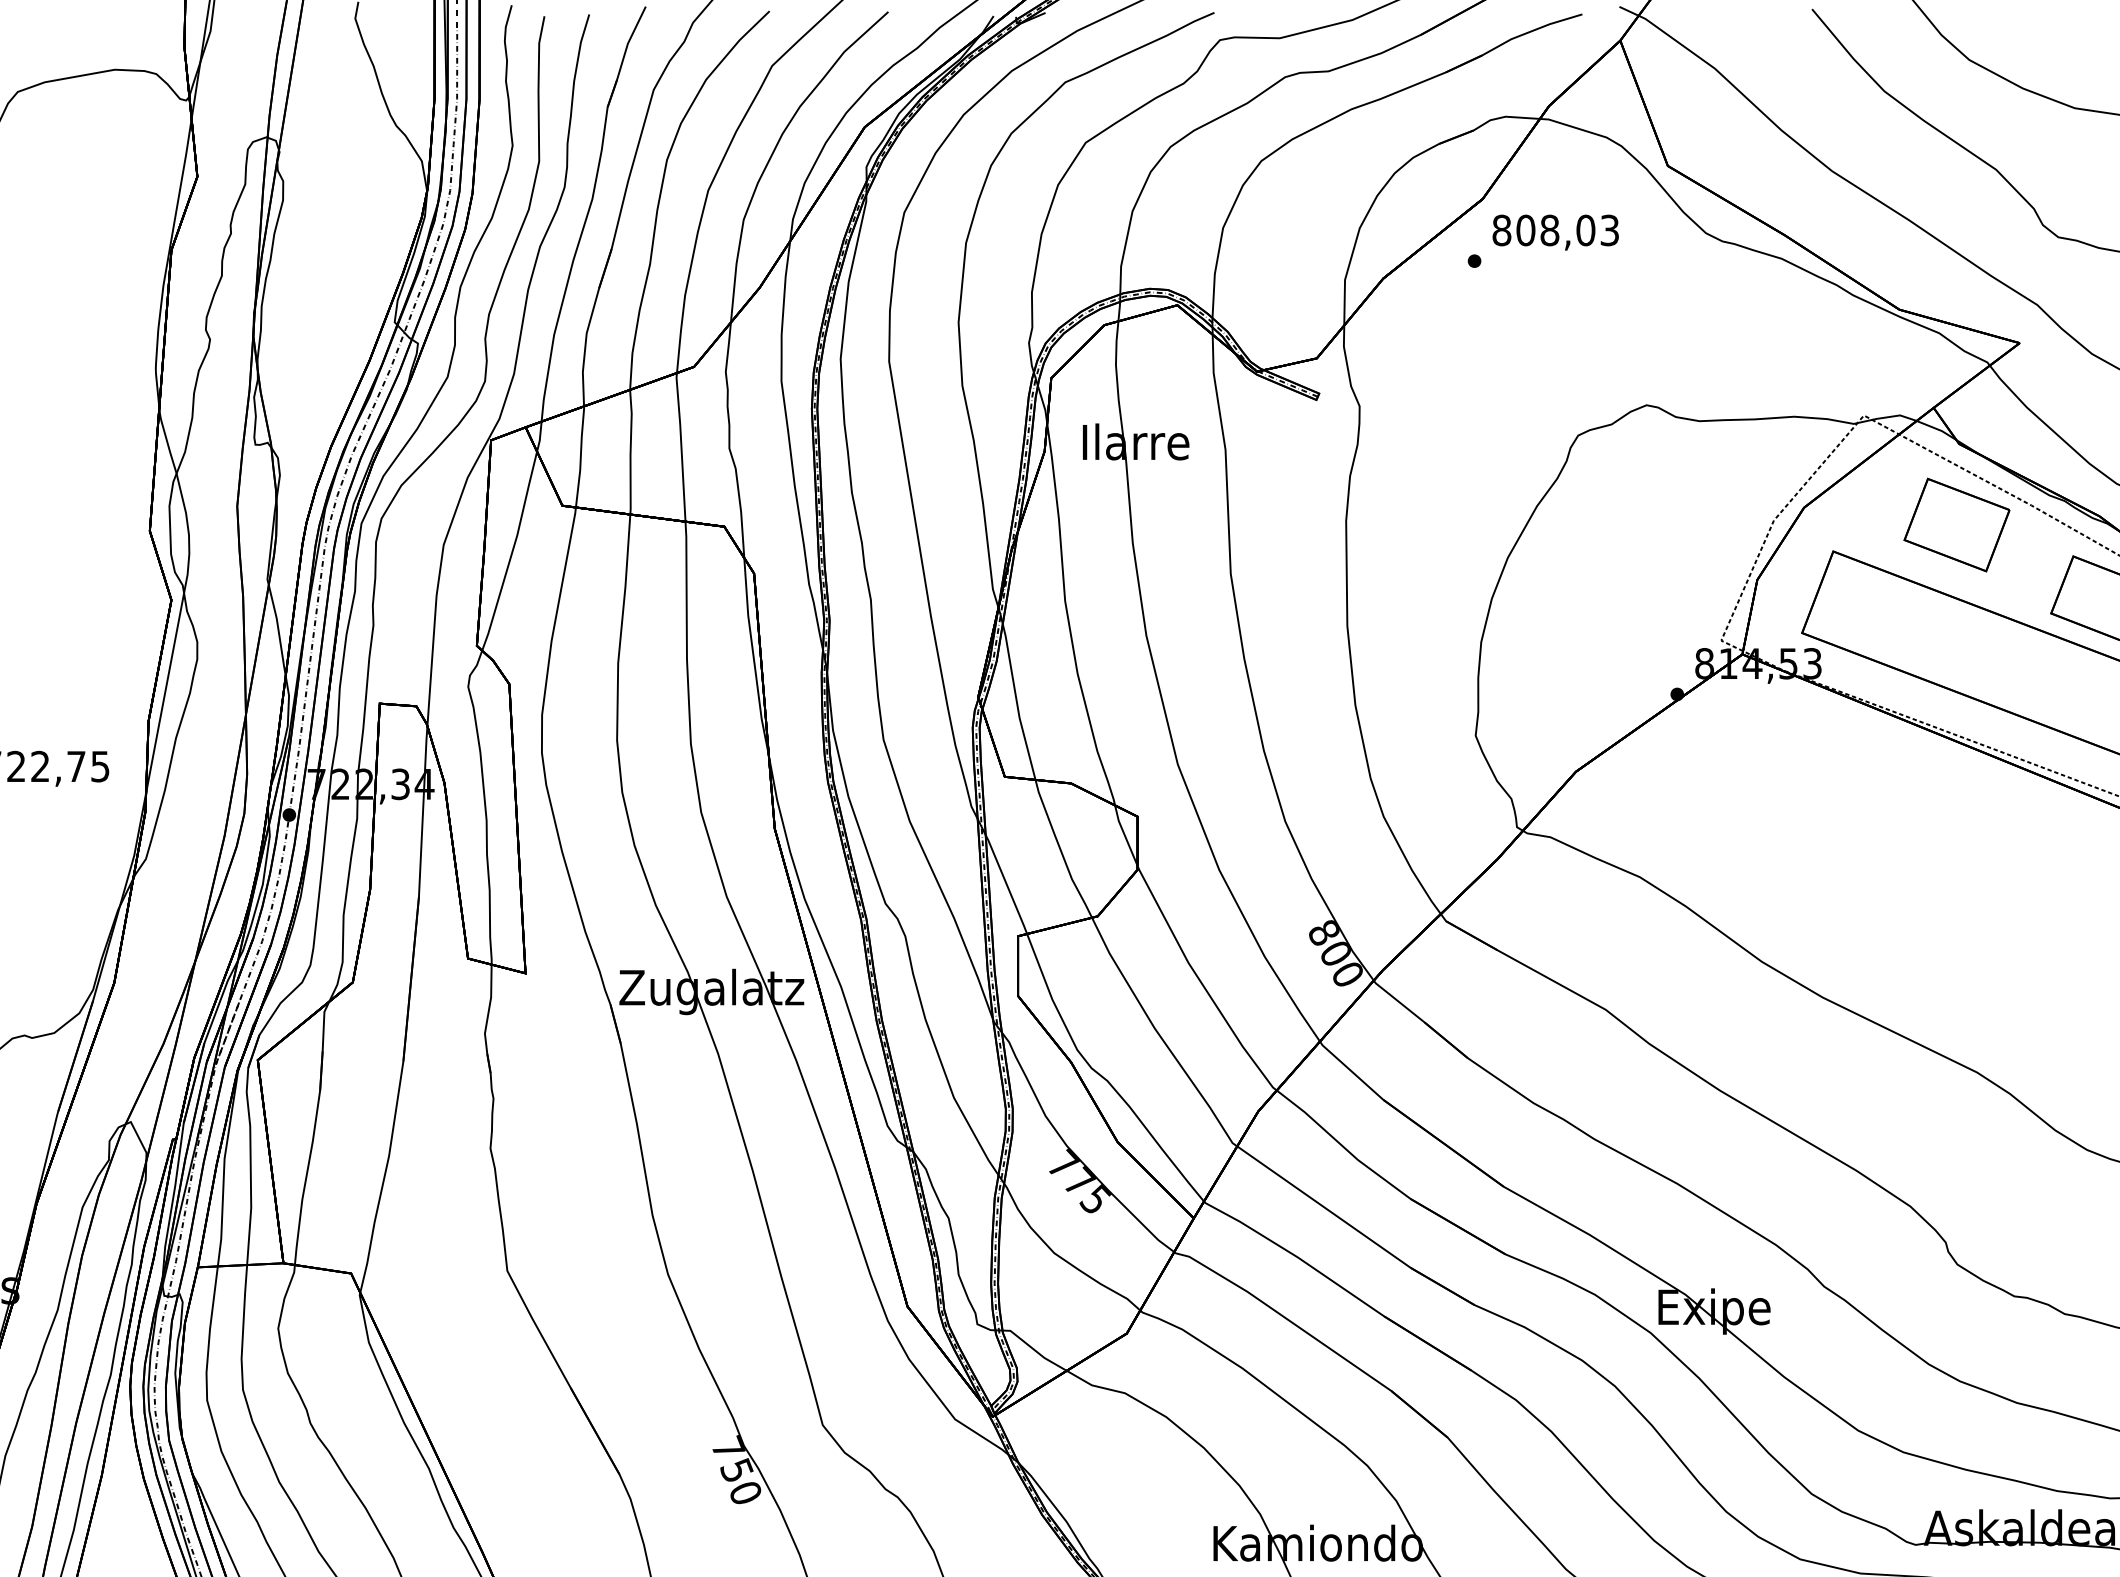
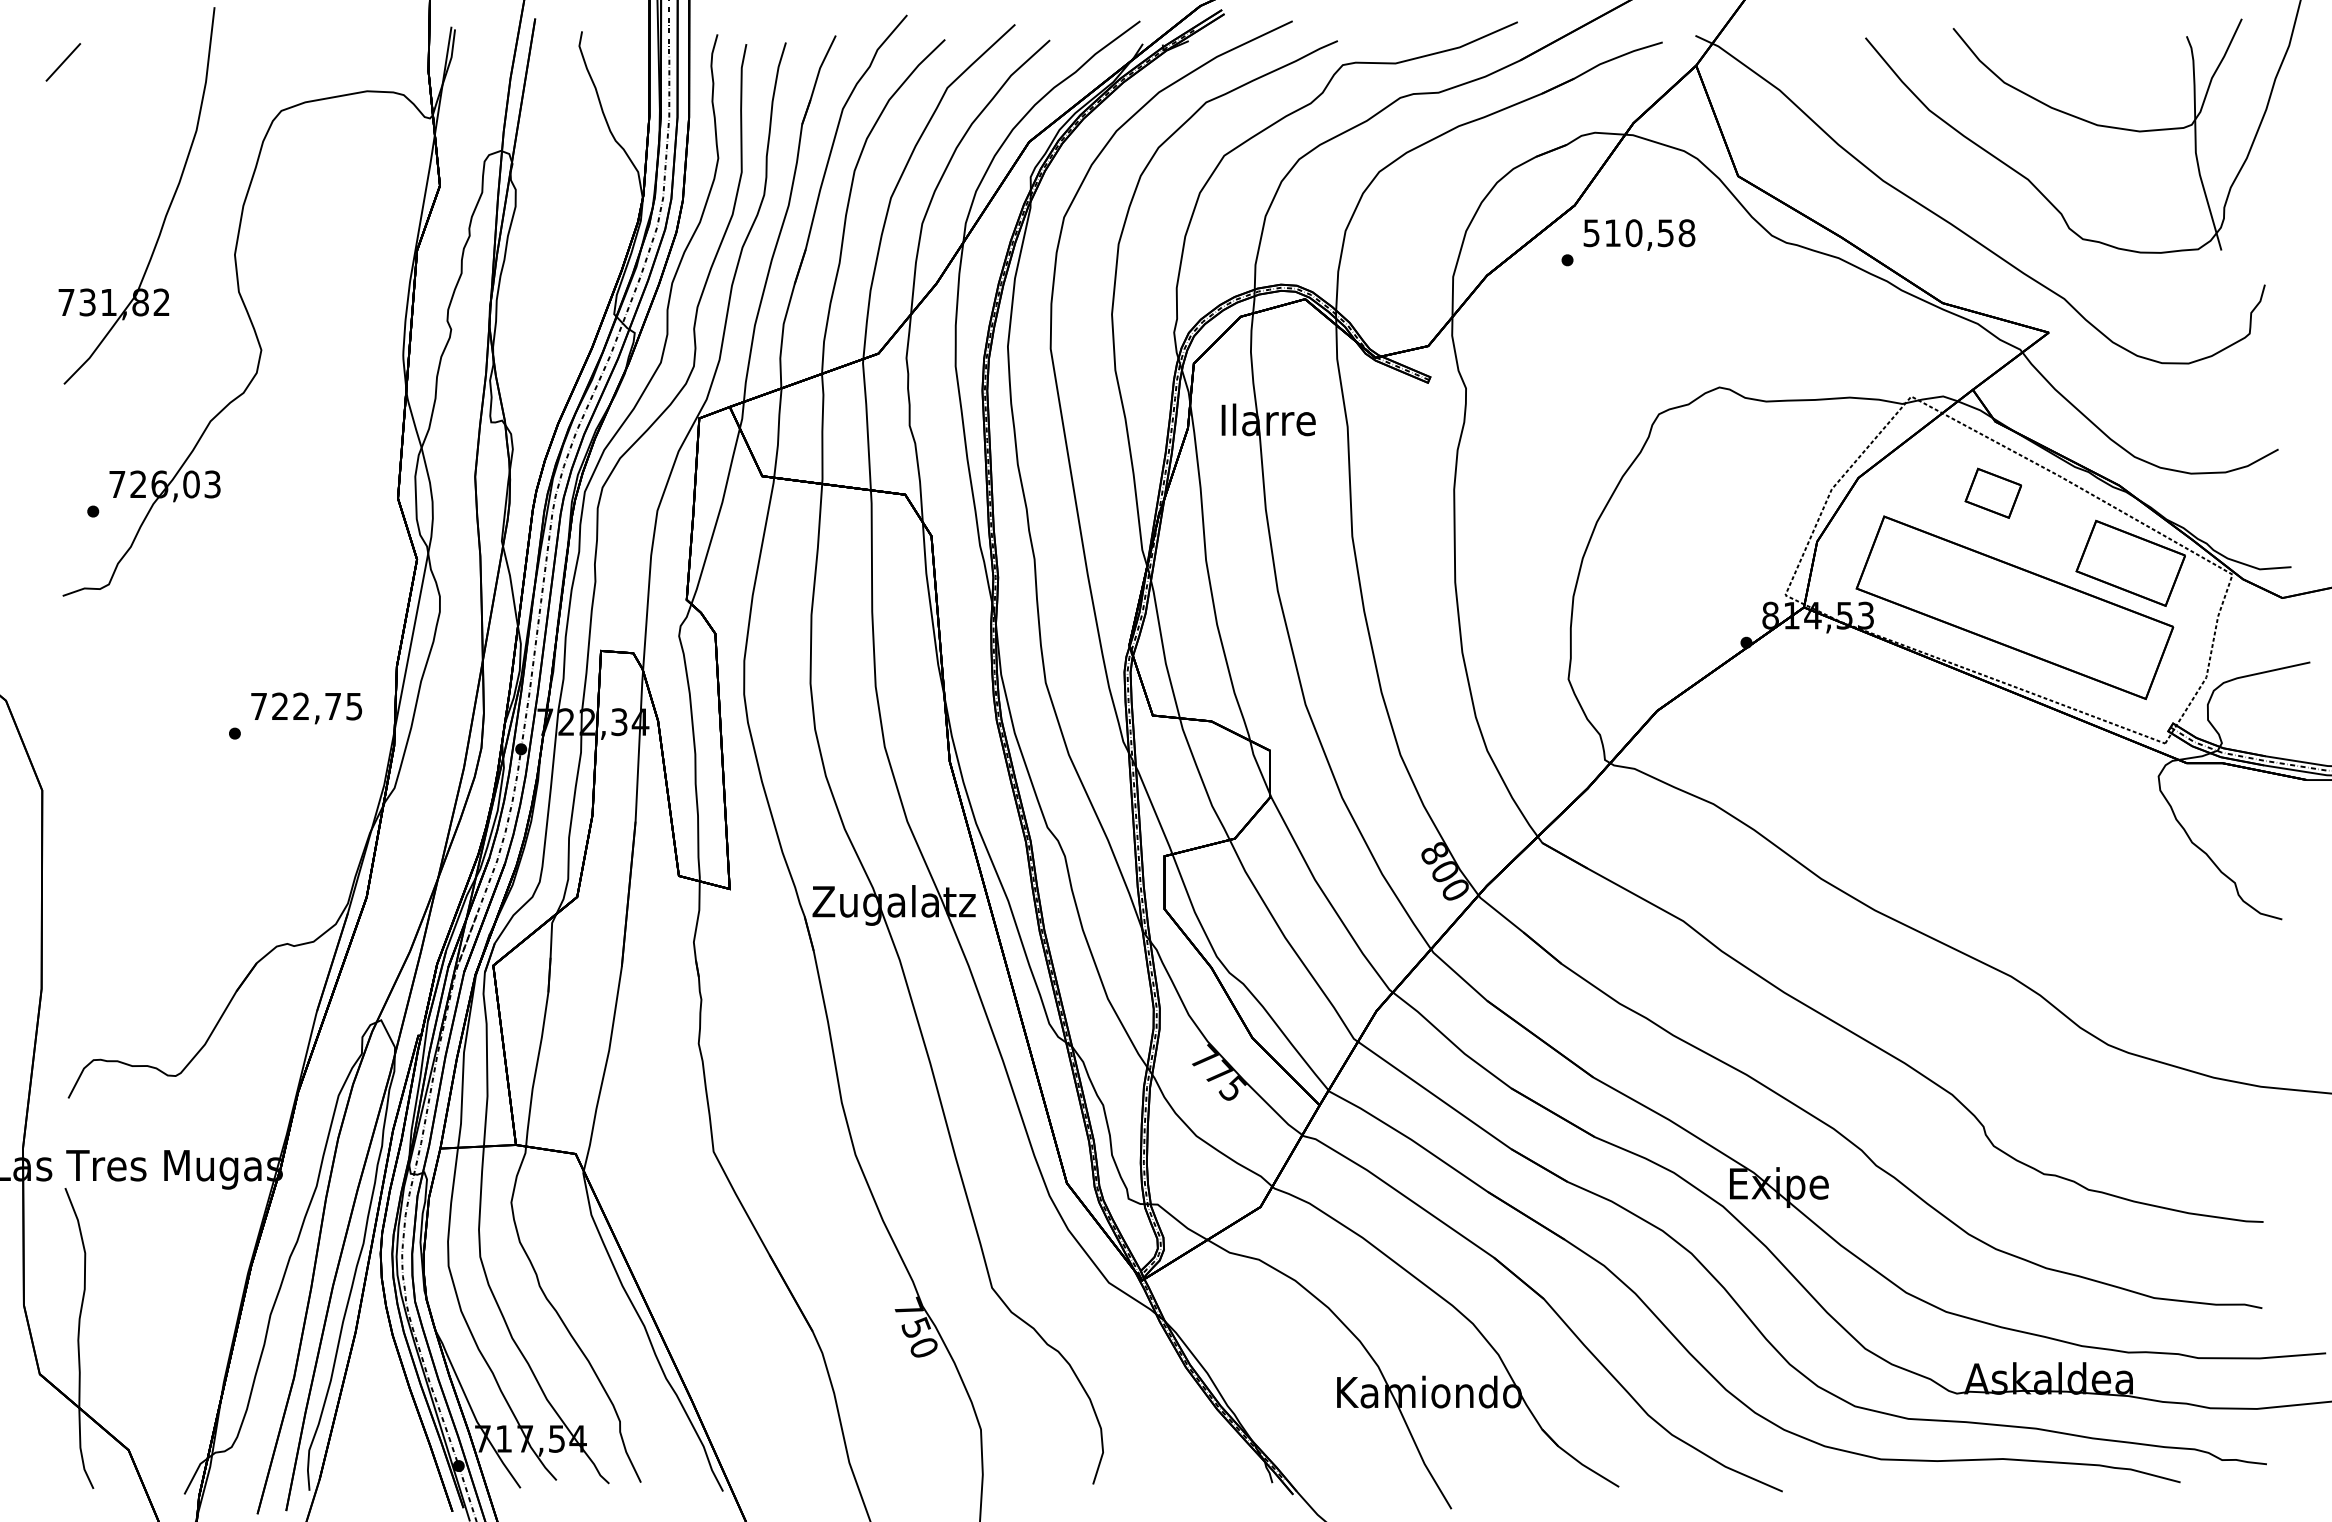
text: (1556, 230) -> (1639, 233), 808,03 -> 510,58
part: (1957, 525) -> (1993, 493), size x0.6

